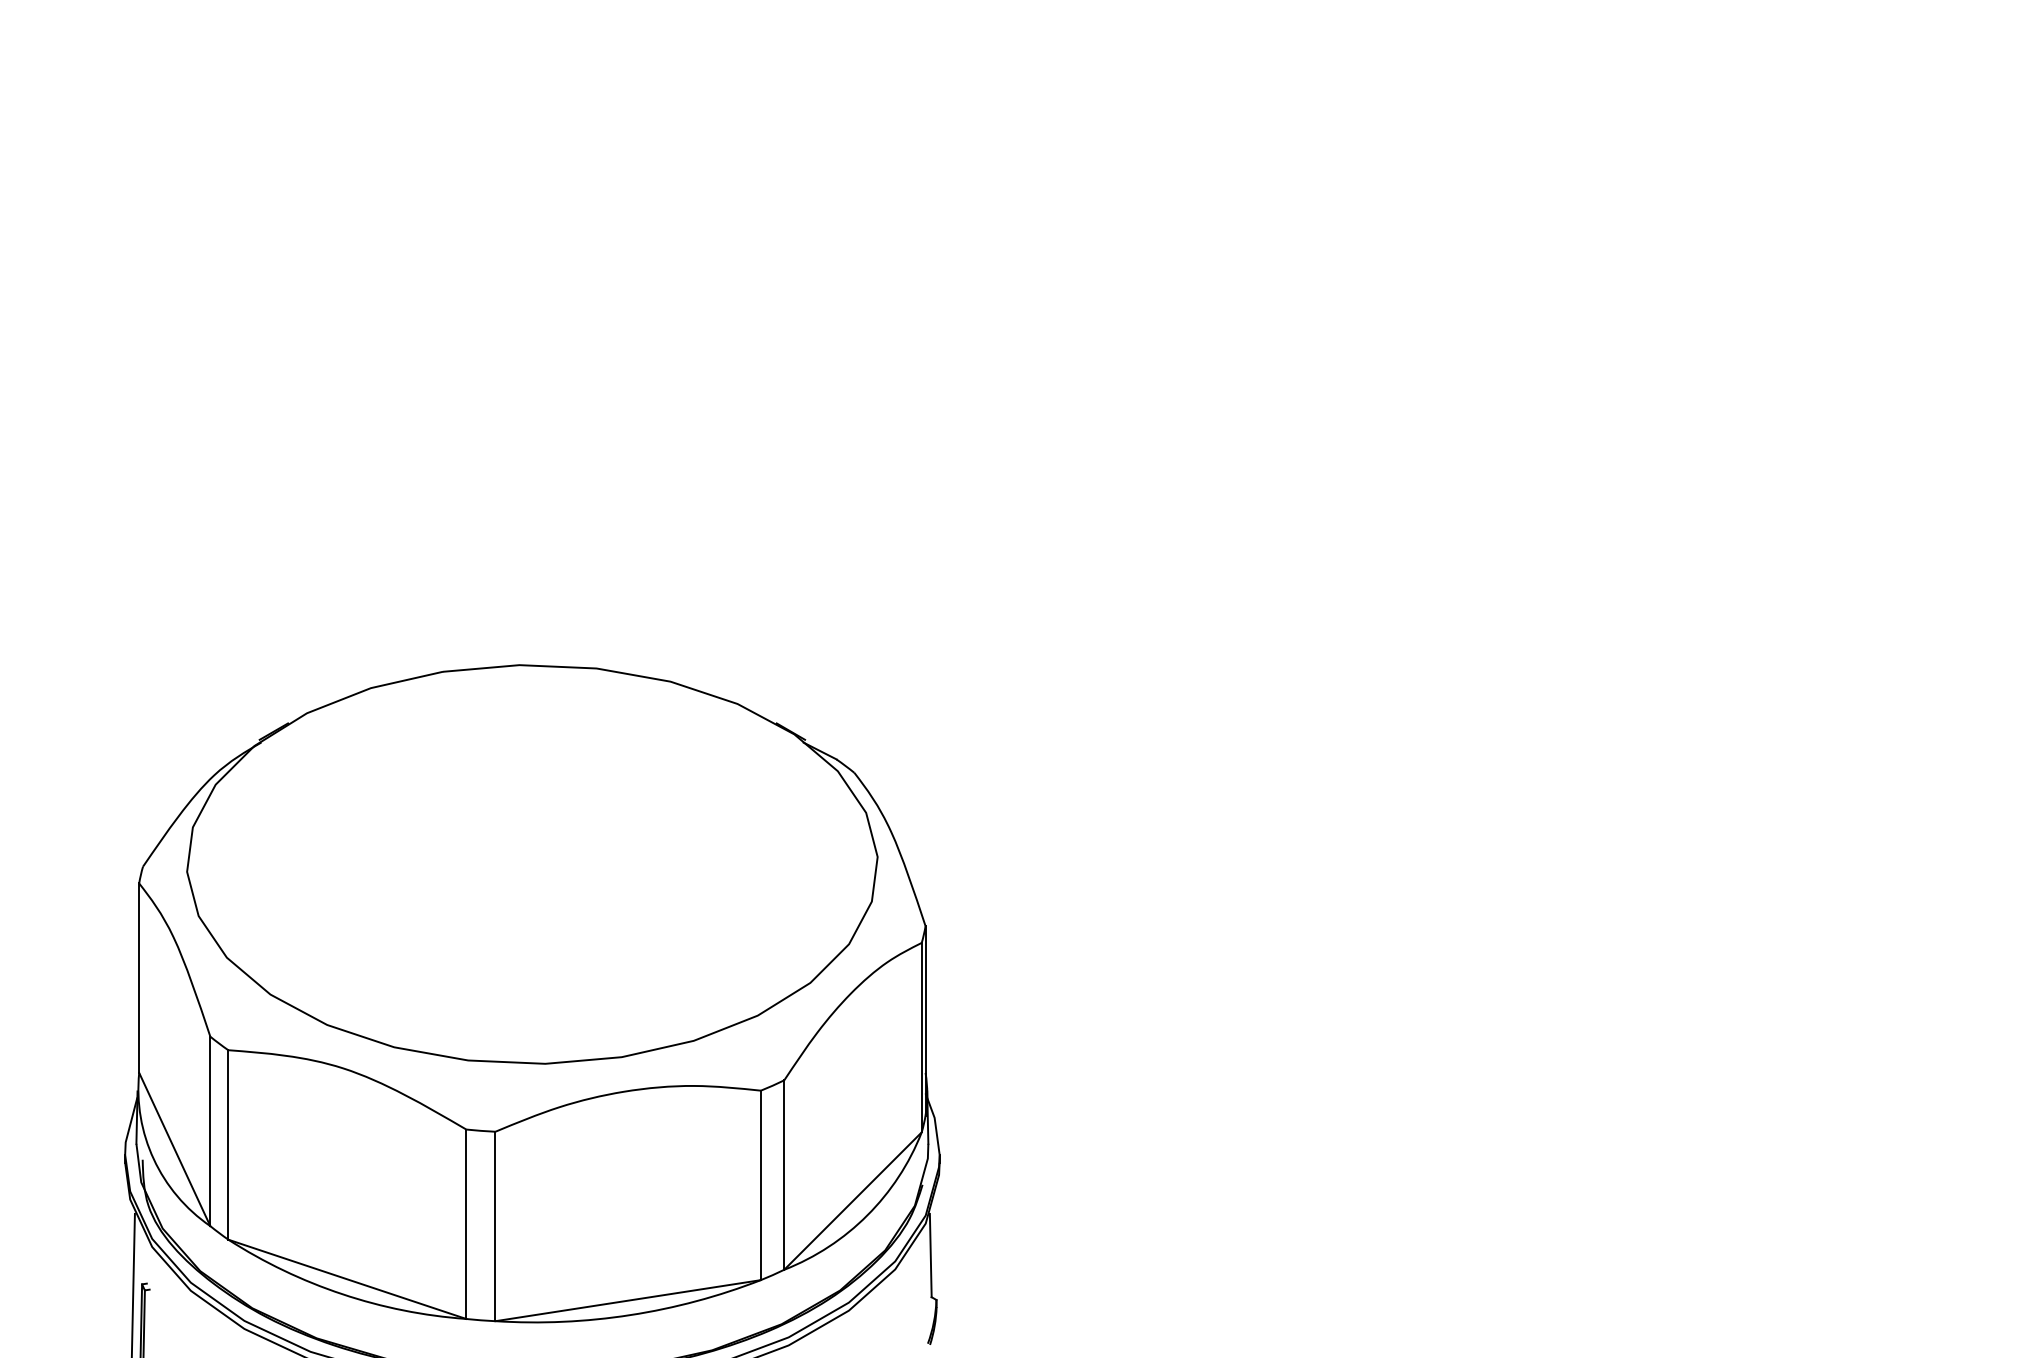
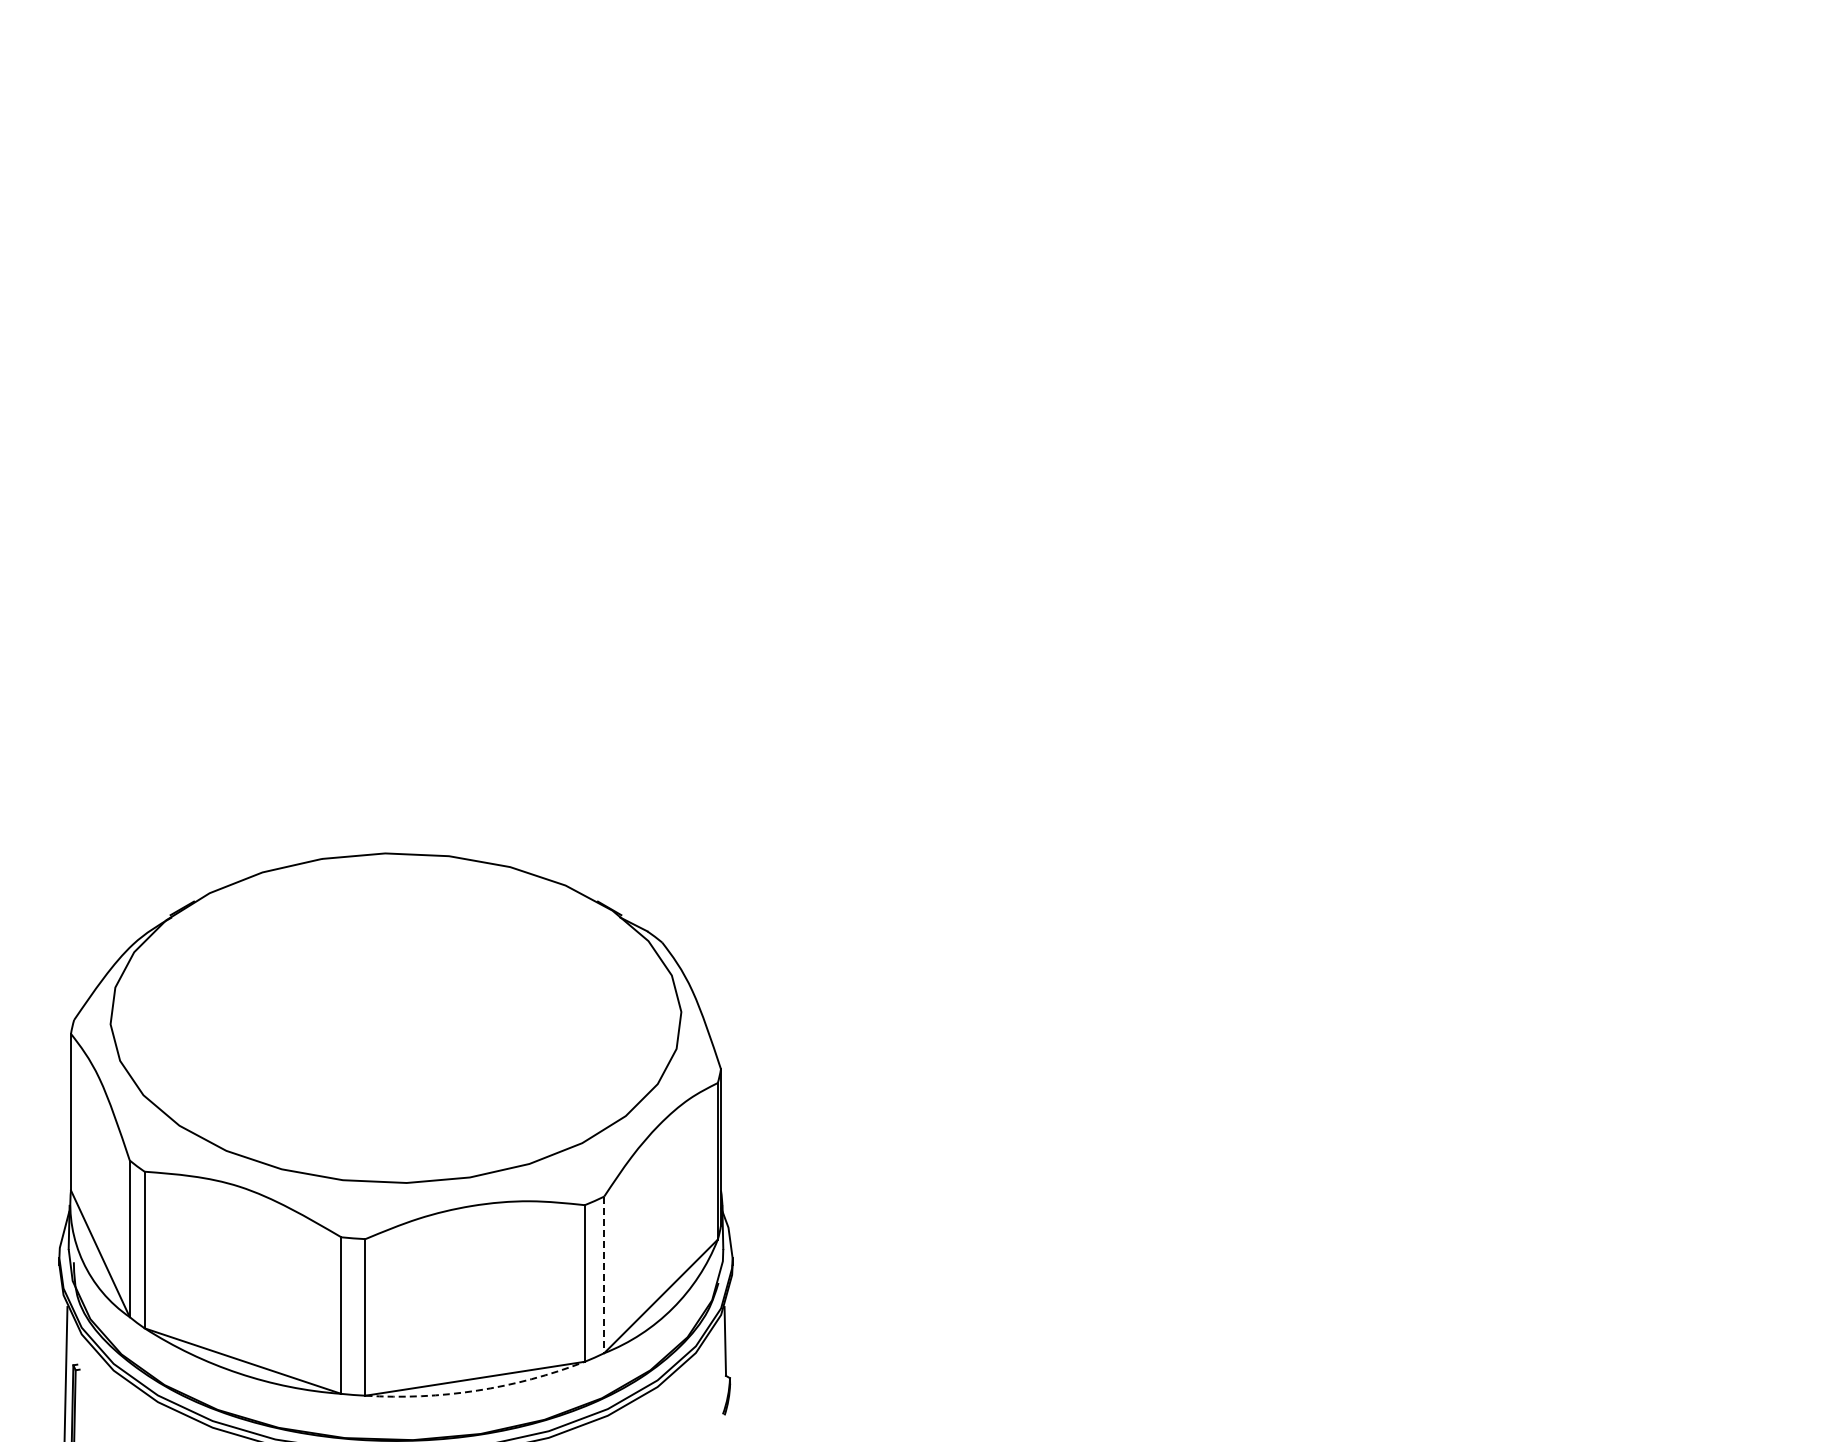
line: (784, 1175) -> (604, 1275), solid -> dashed
arc: (630, 1314) -> (477, 1390), solid -> dashed

